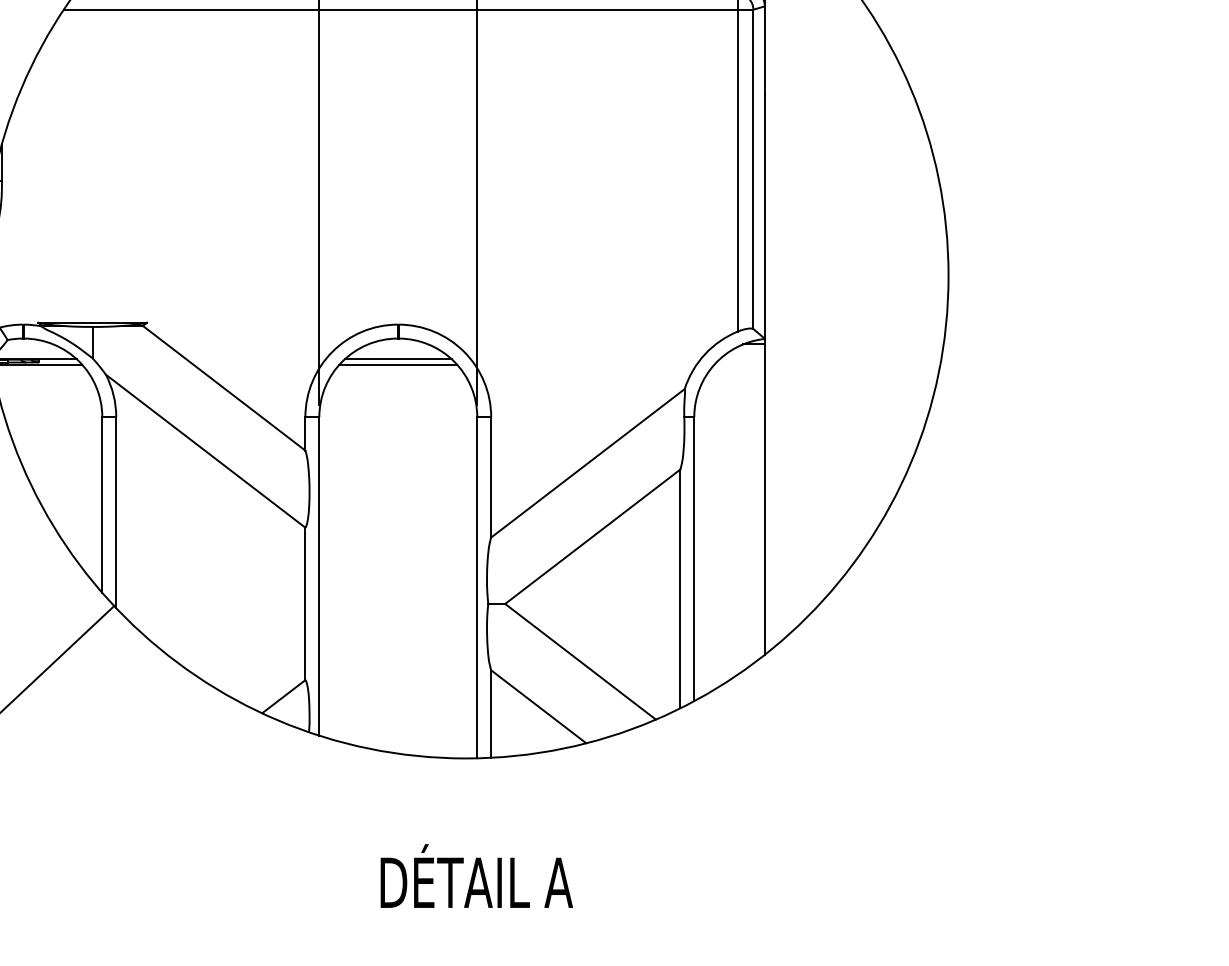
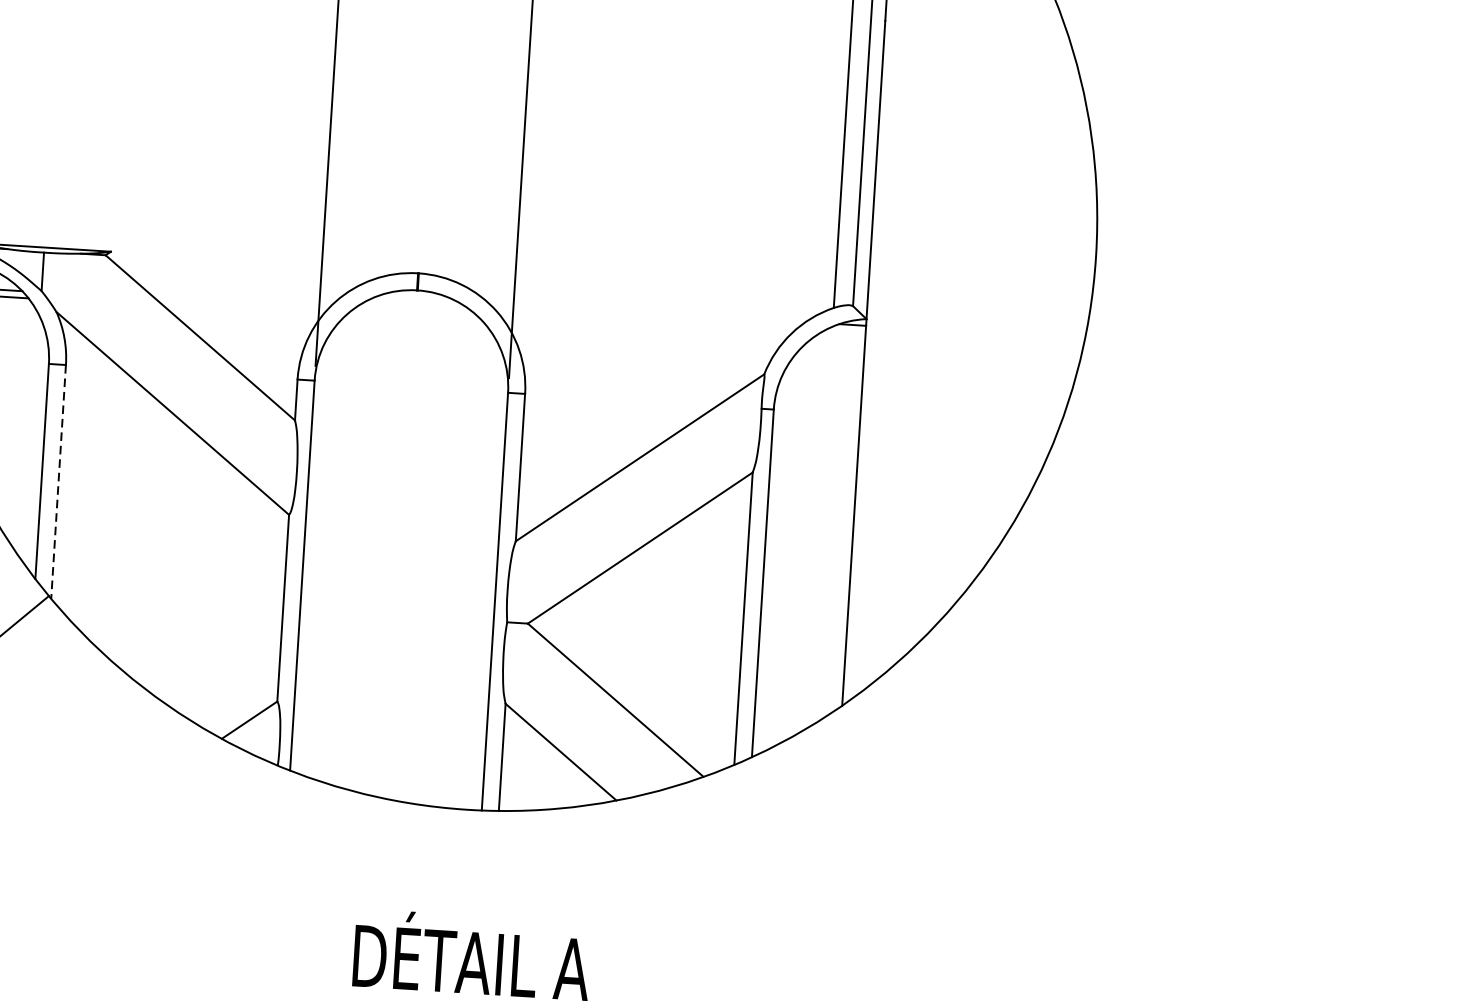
line: (397, 359) -> (414, 315), removed
line: (398, 364) -> (415, 322), removed
line: (116, 513) -> (58, 482), solid -> dashed

